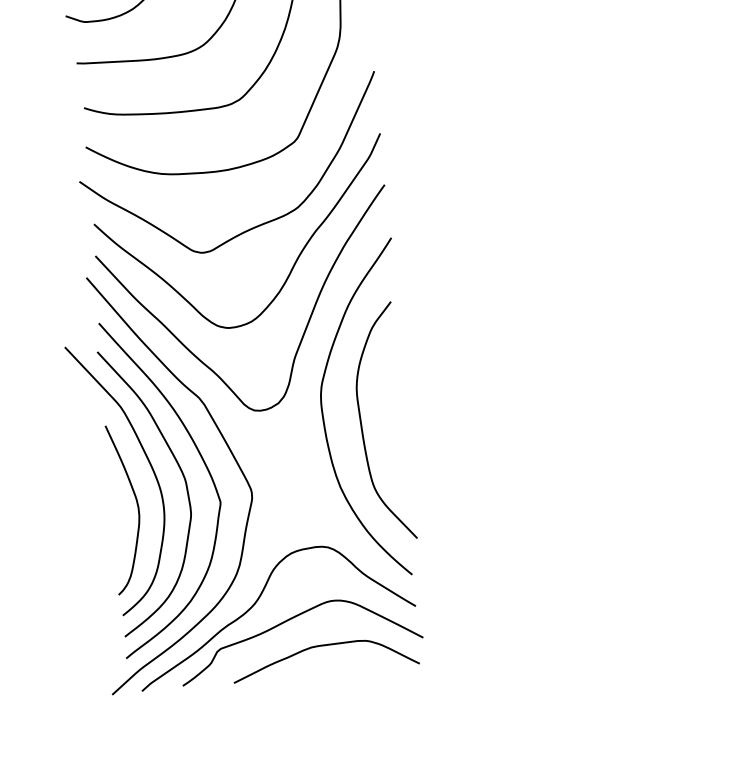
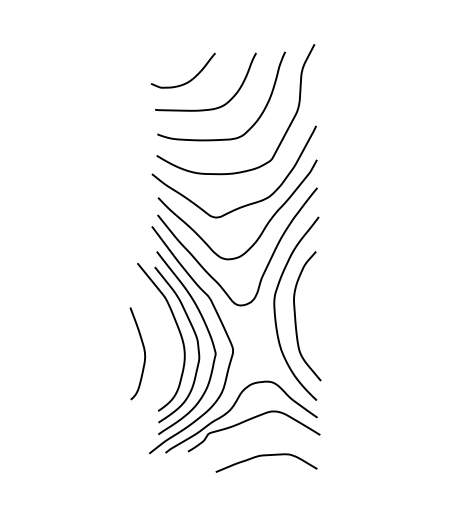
curve: (135, 504) -> (143, 351), moved
curve: (324, 647) -> (266, 456), moved

